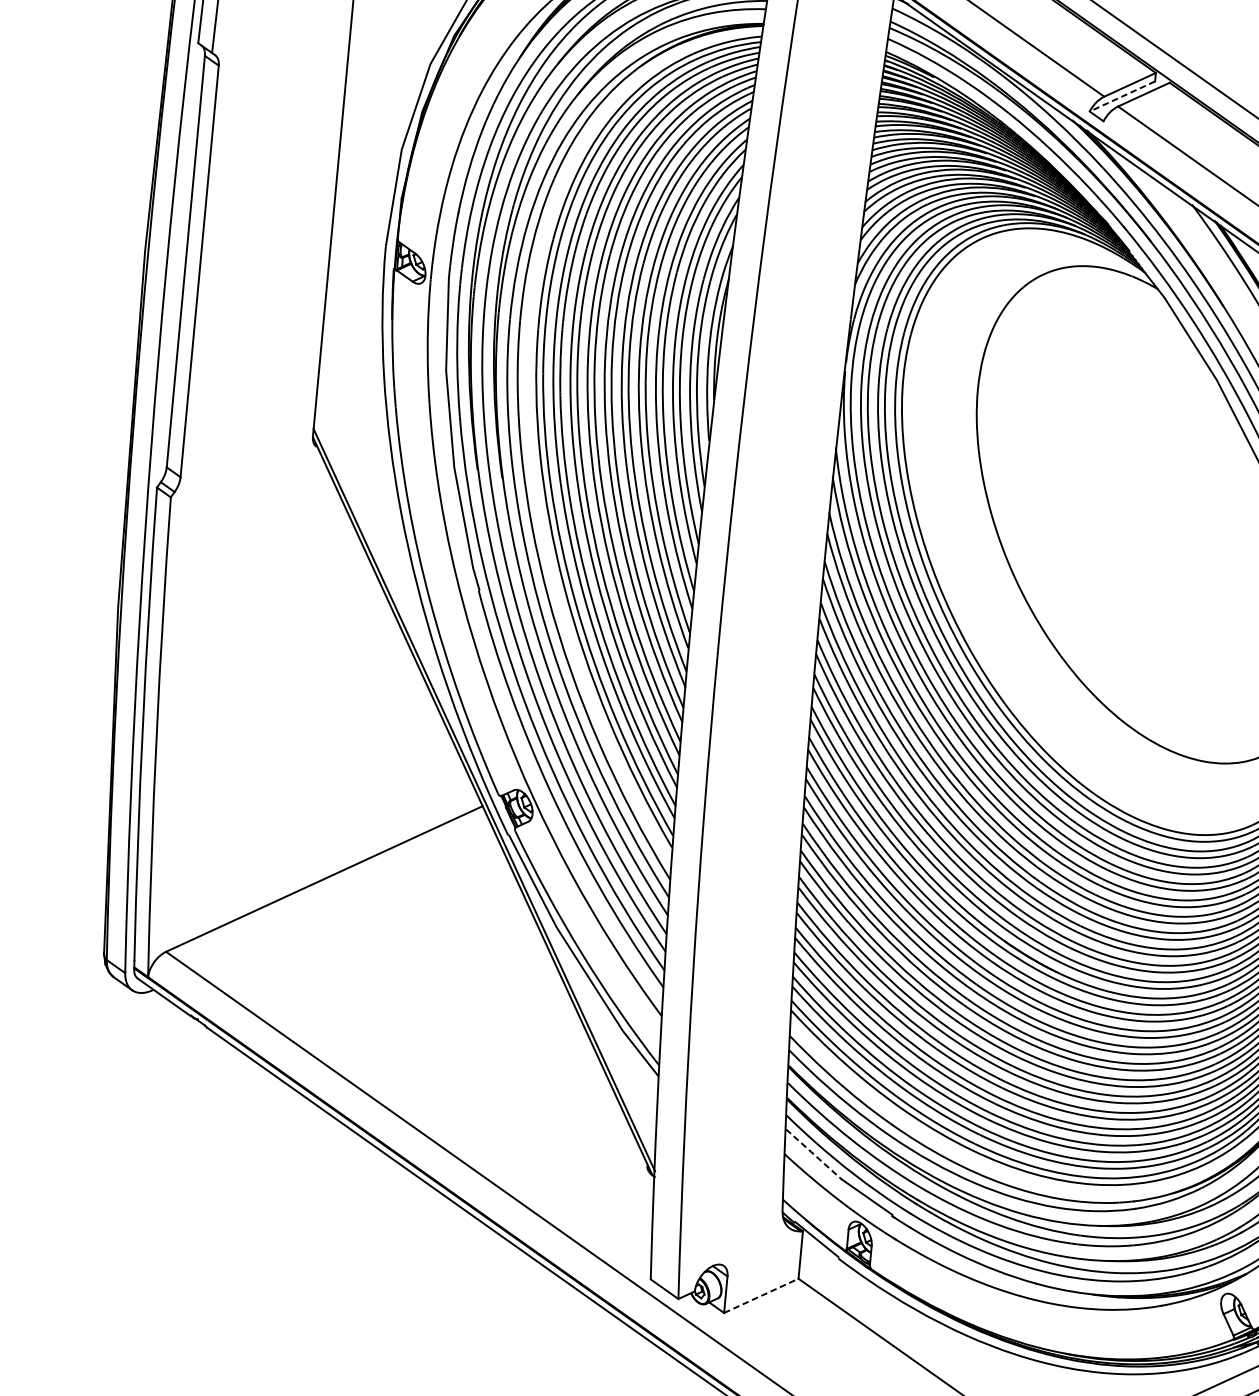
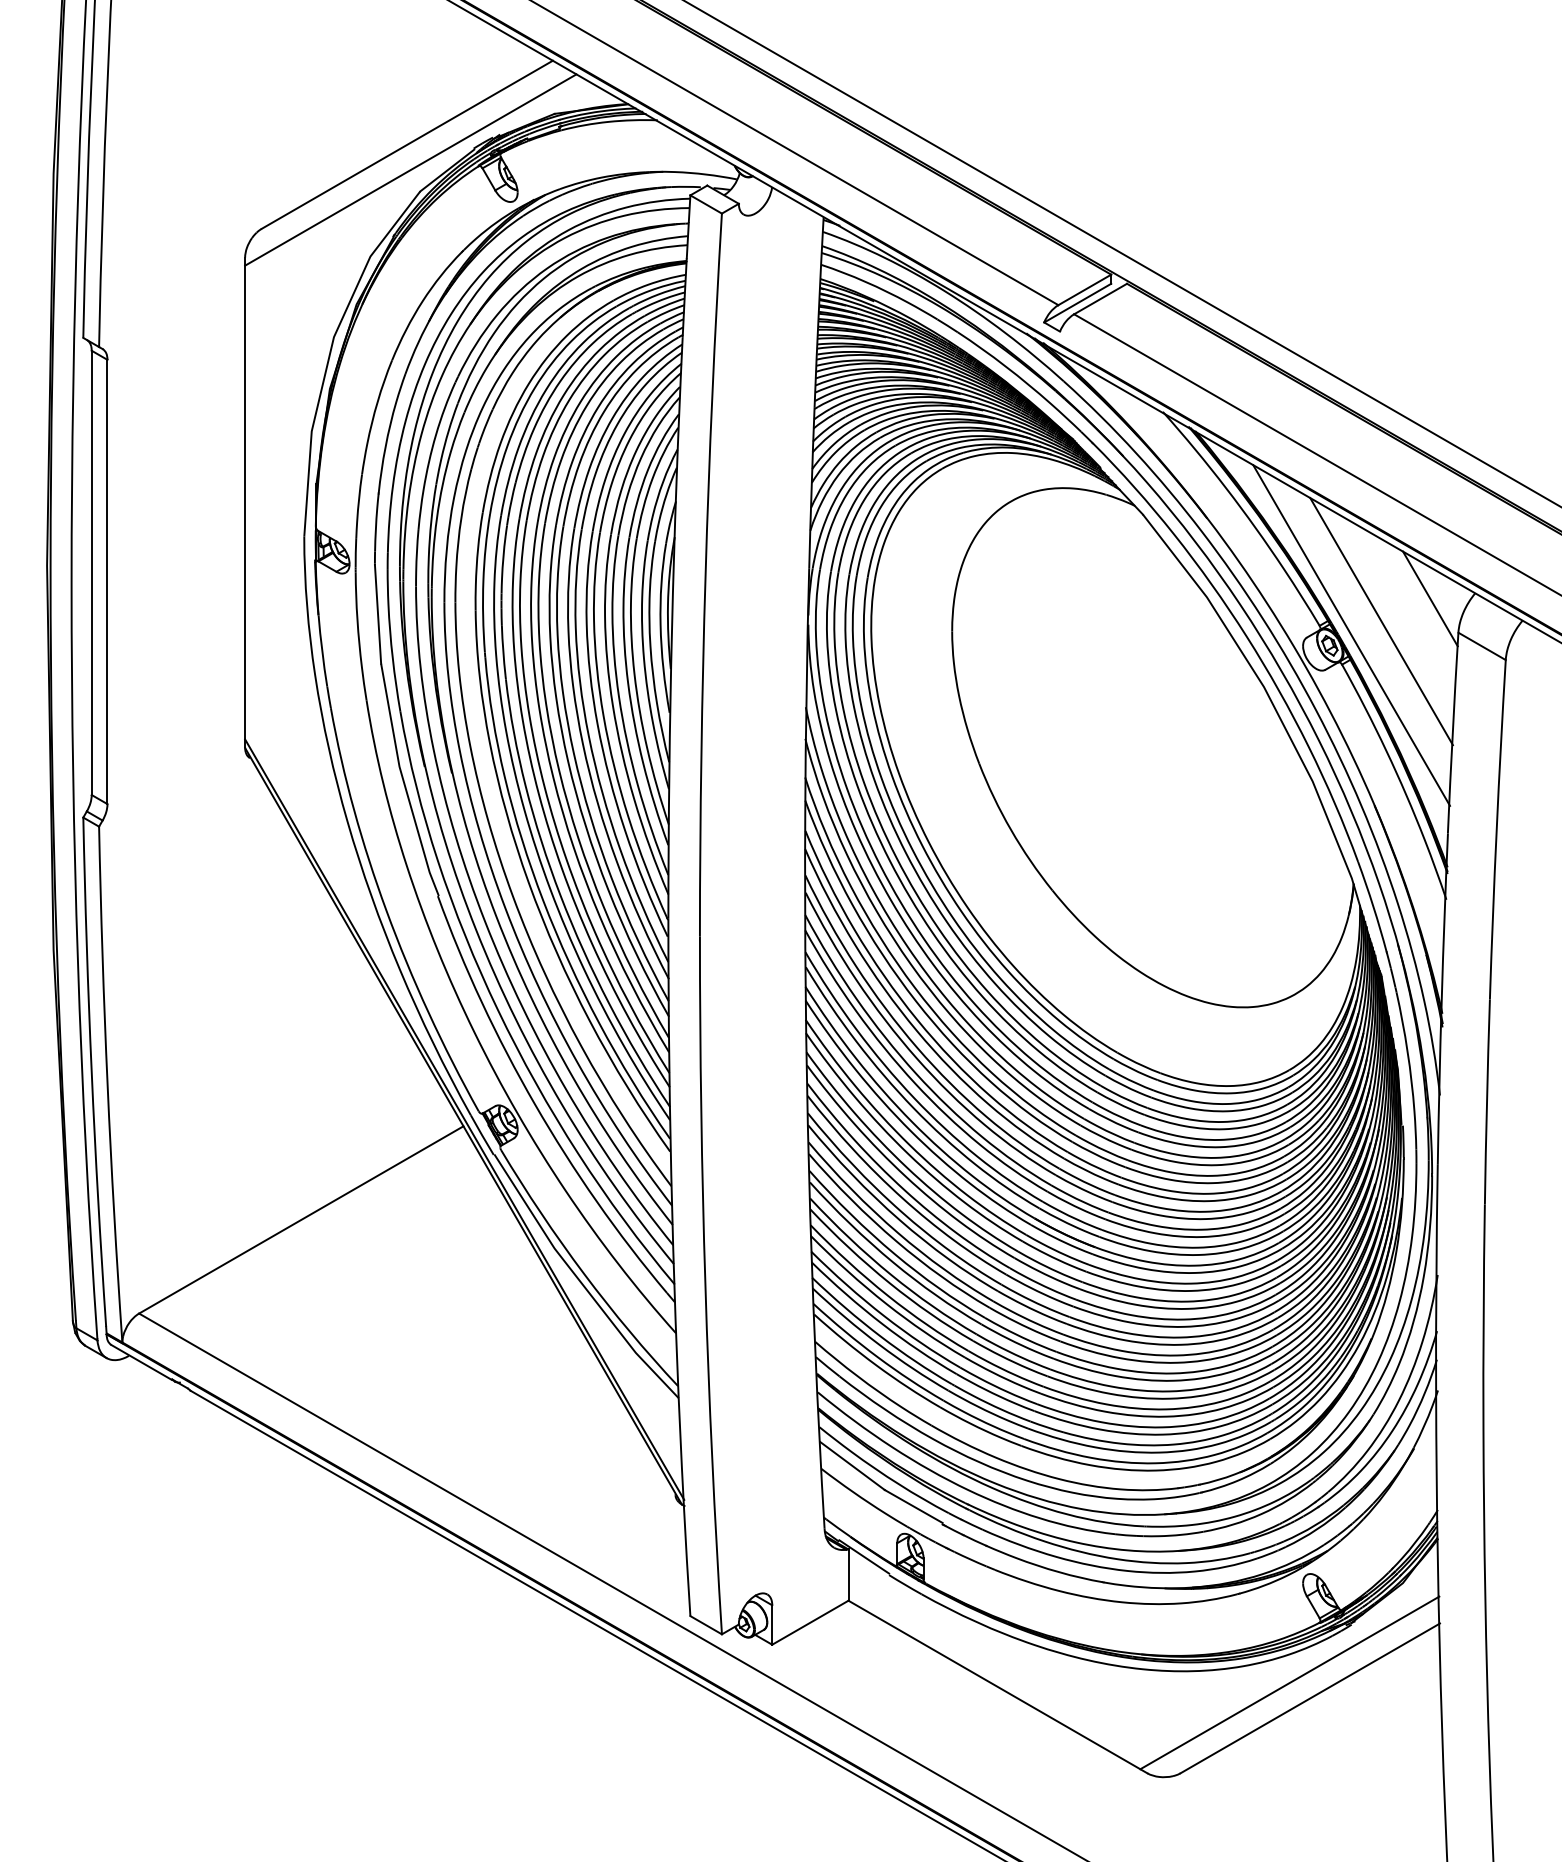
line: (1122, 96) -> (1077, 303), dashed -> solid
line: (814, 1154) -> (853, 1466), dashed -> solid
line: (761, 1295) -> (810, 1622), dashed -> solid

